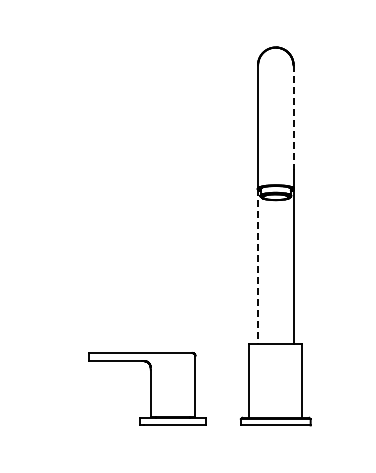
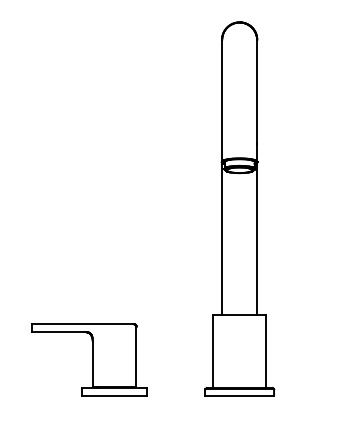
line: (293, 117) -> (257, 91), dashed -> solid
line: (258, 266) -> (222, 238), dashed -> solid
part: (147, 388) -> (89, 359), moved

